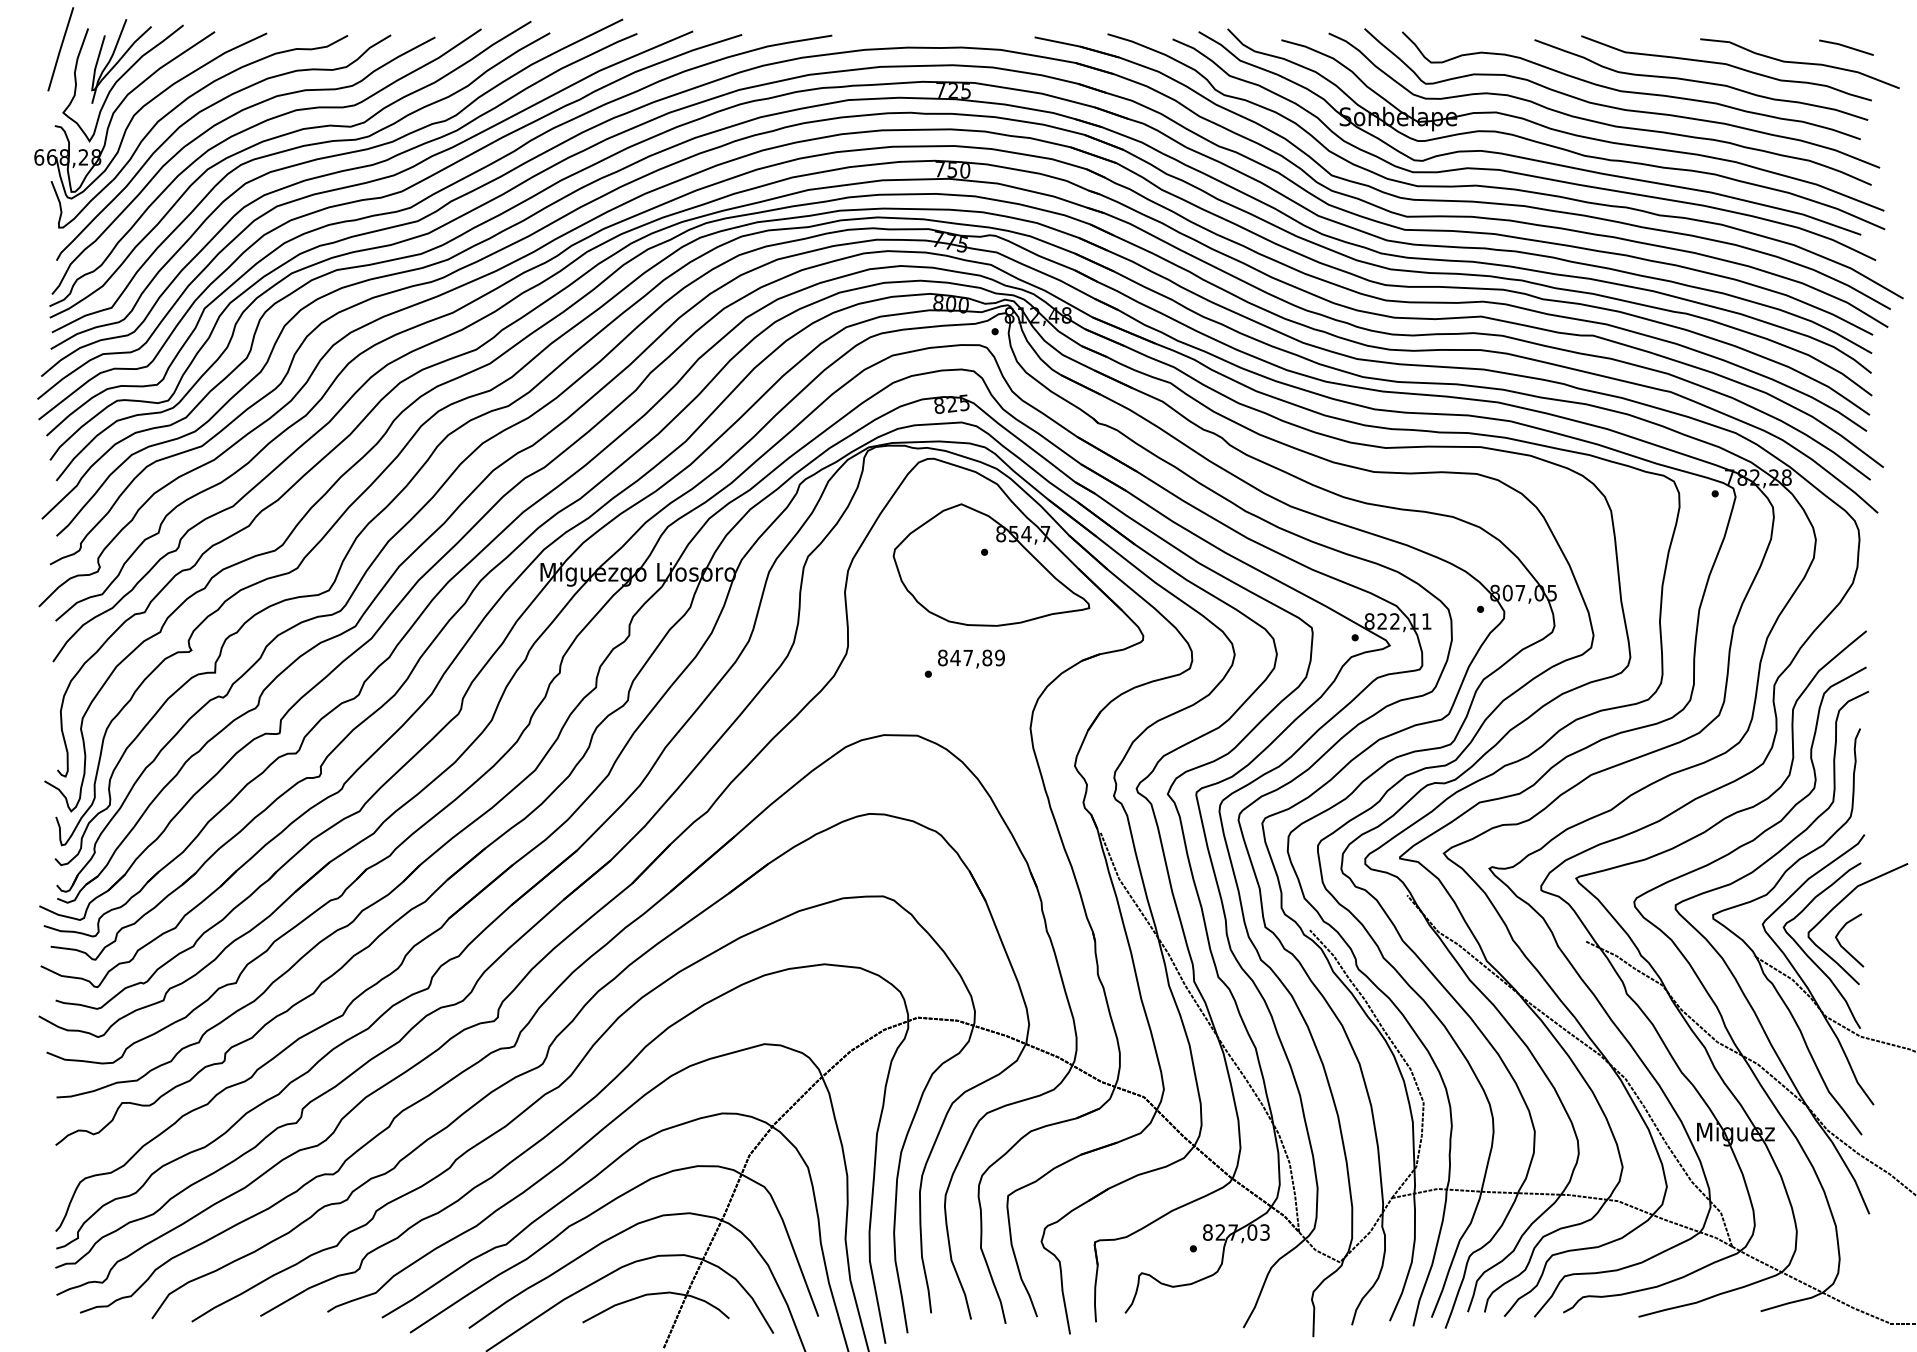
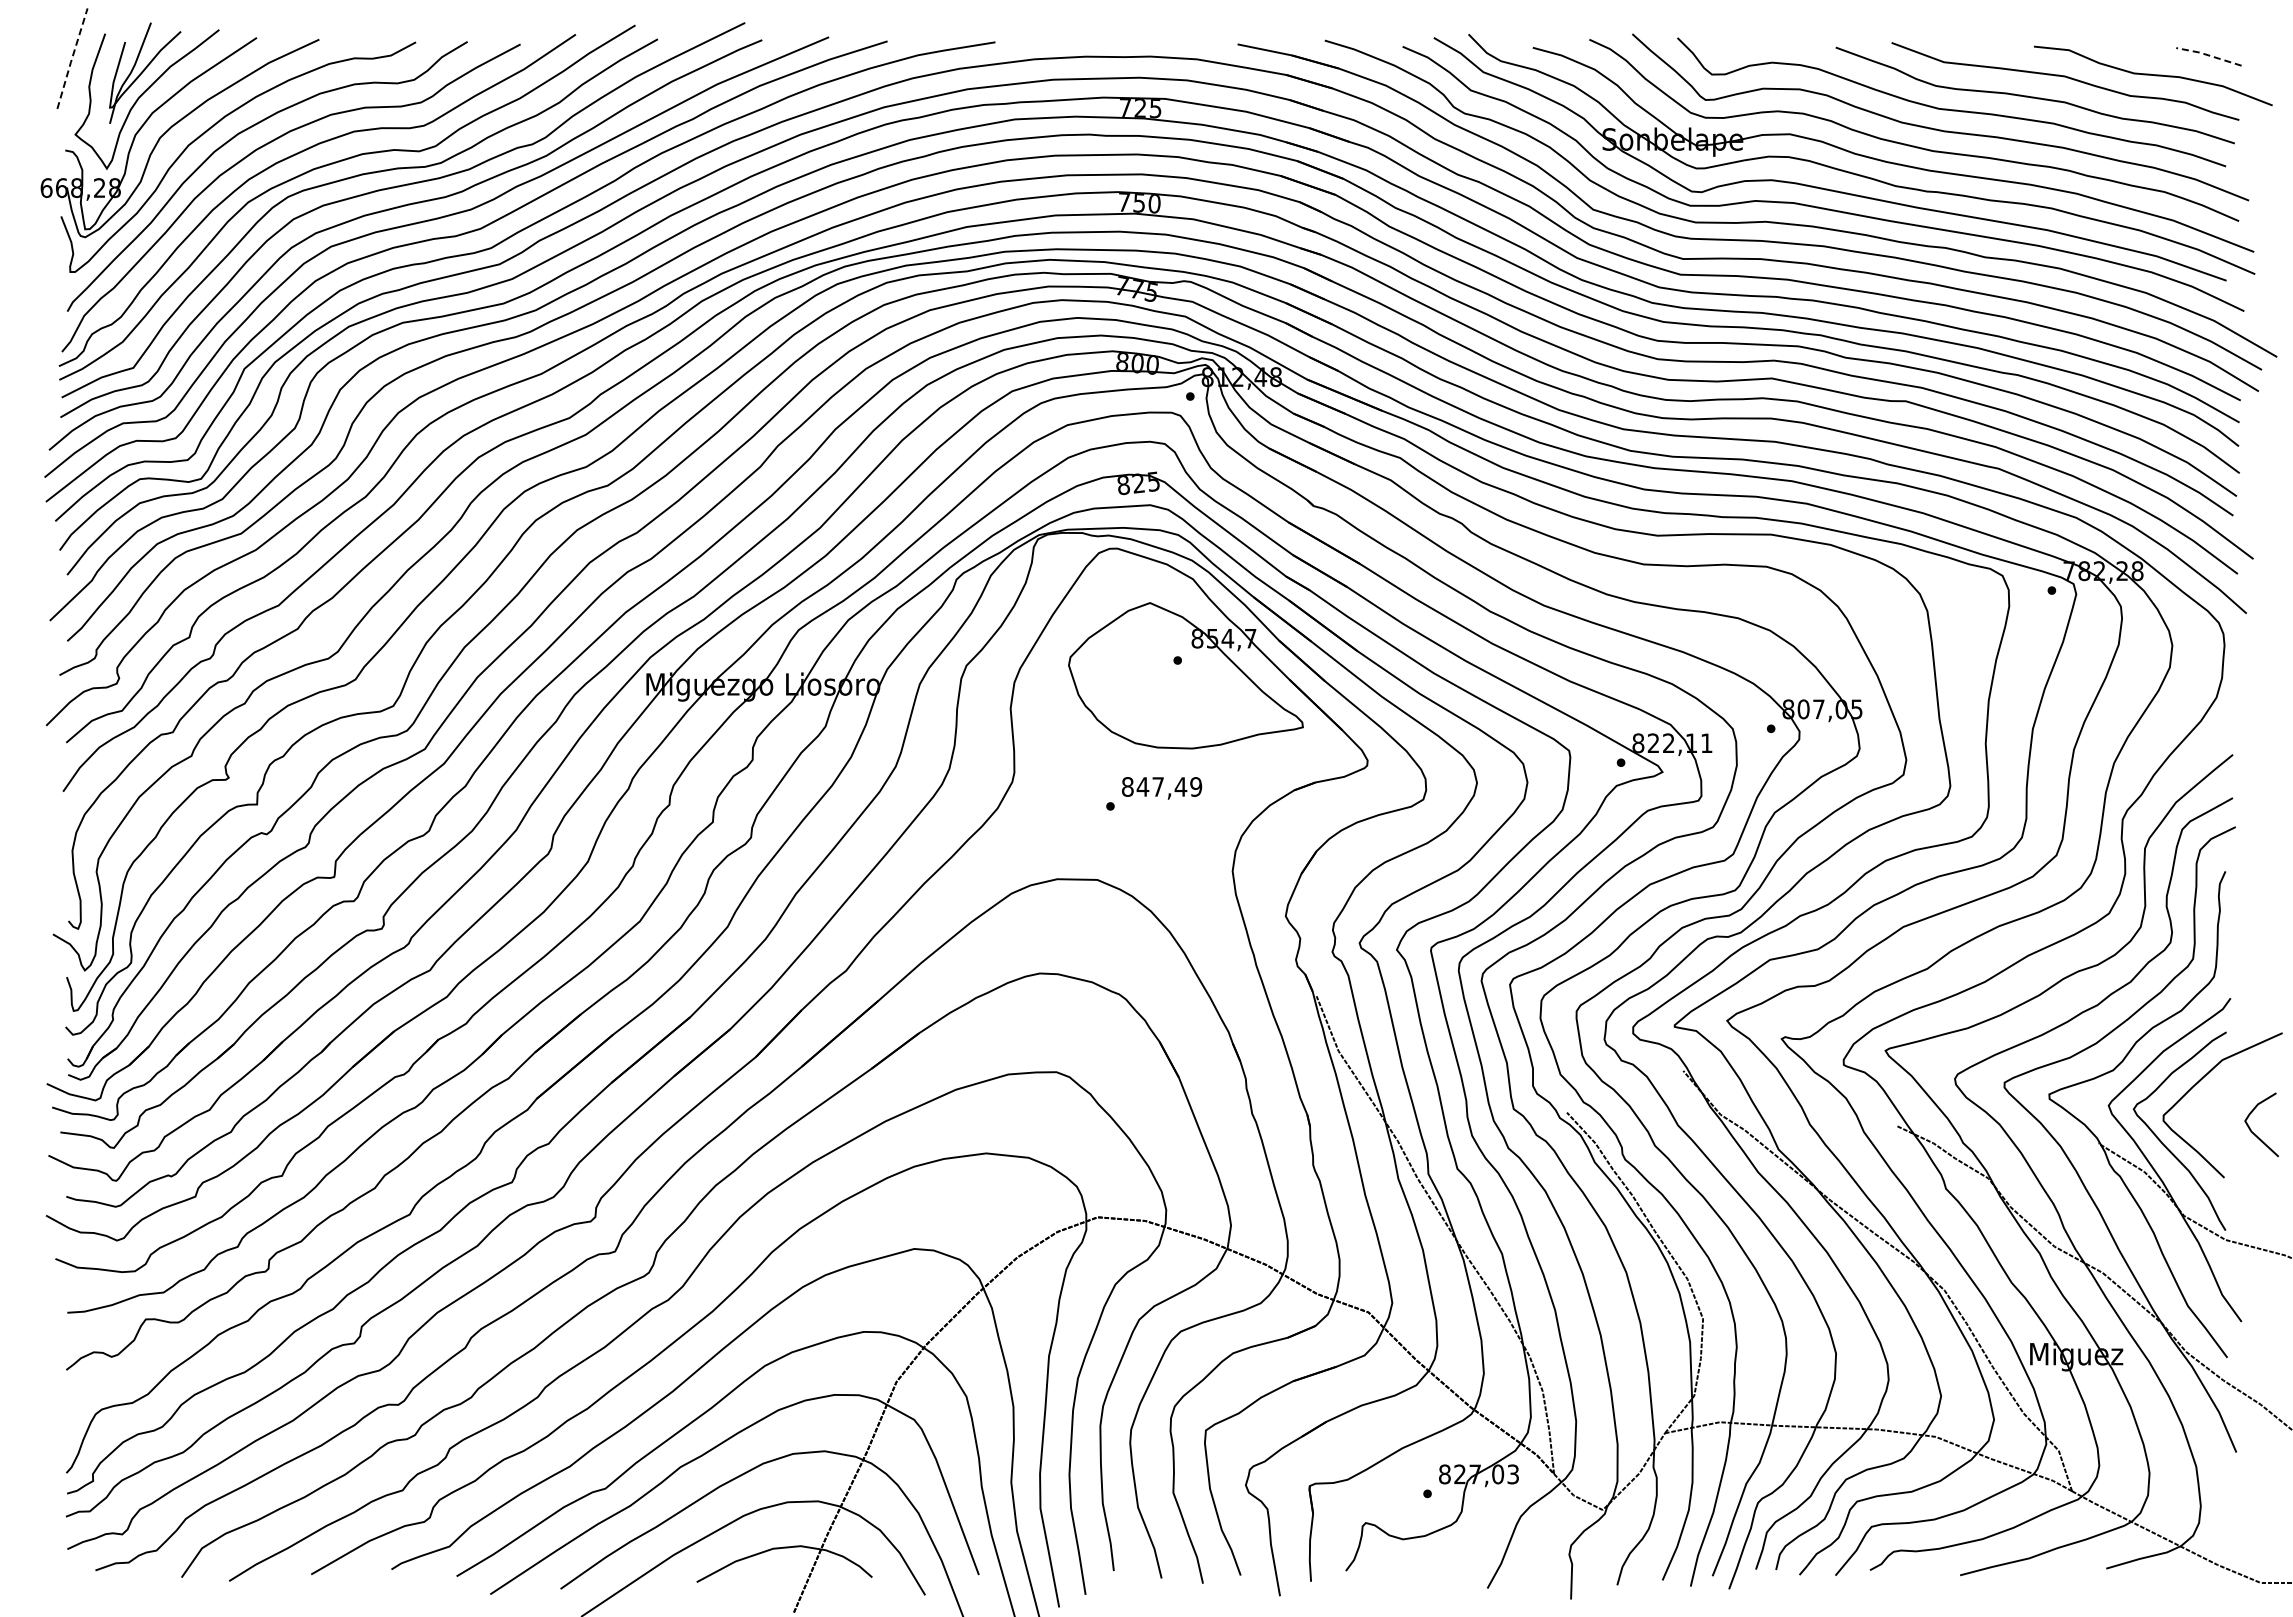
line: (1846, 46) -> (2208, 55), solid -> dashed
line: (60, 49) -> (72, 58), solid -> dashed
text: (986, 657) -> (1180, 786), 847,89 -> 847,49
curve: (1841, 944) -> (2251, 1129), moved

